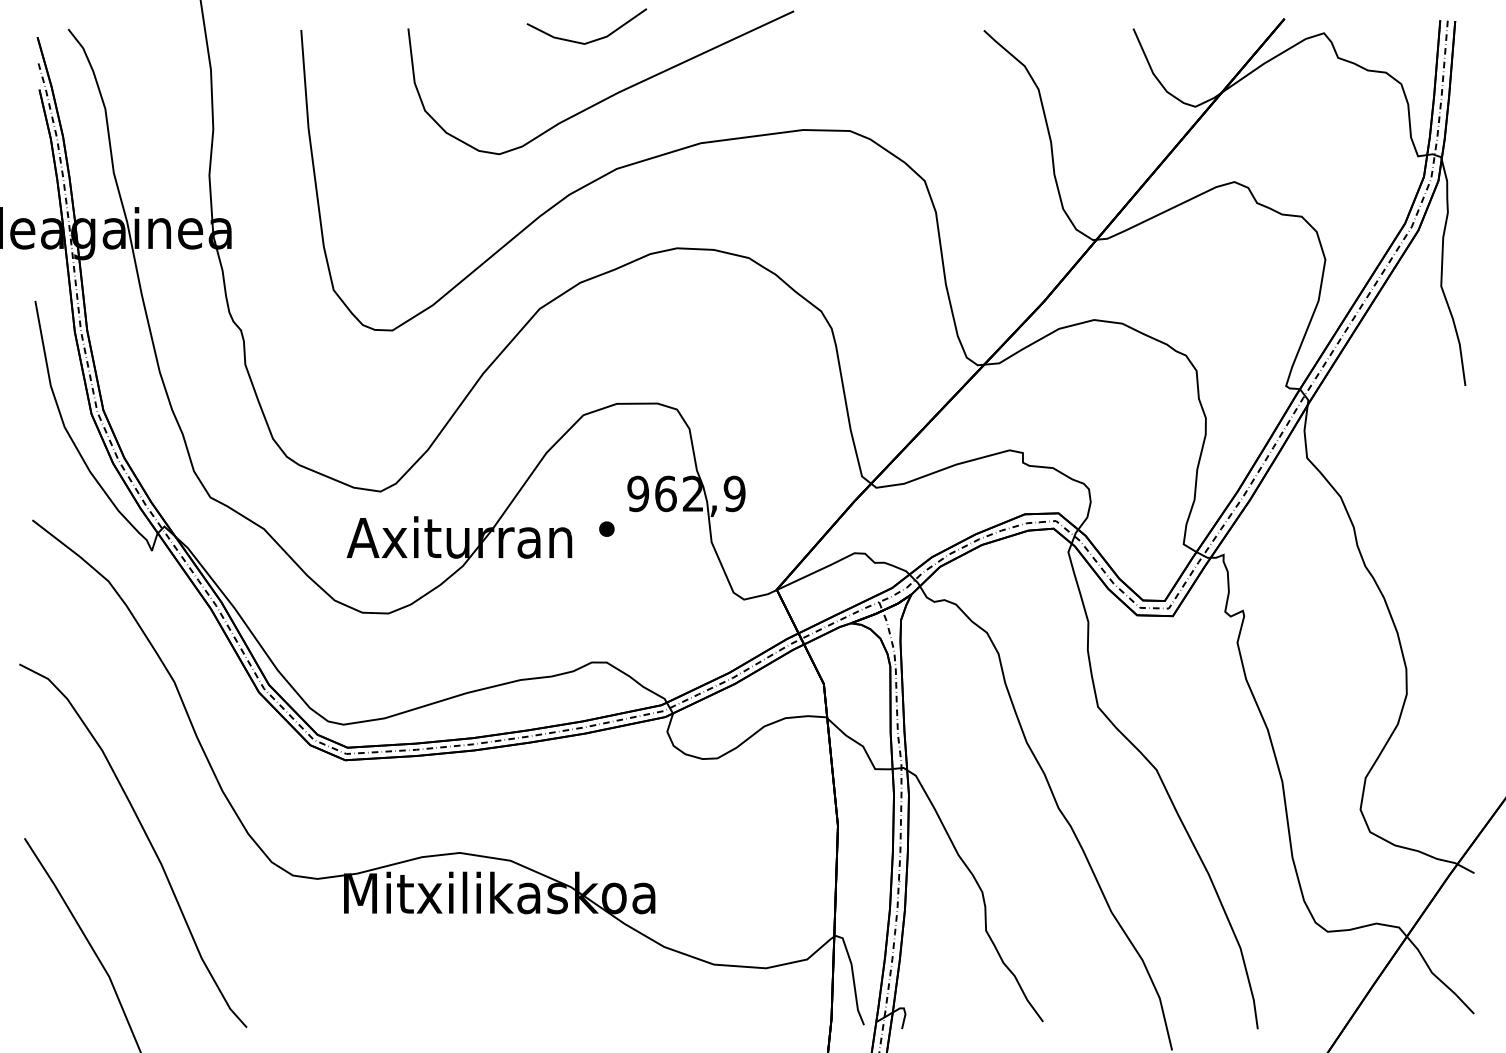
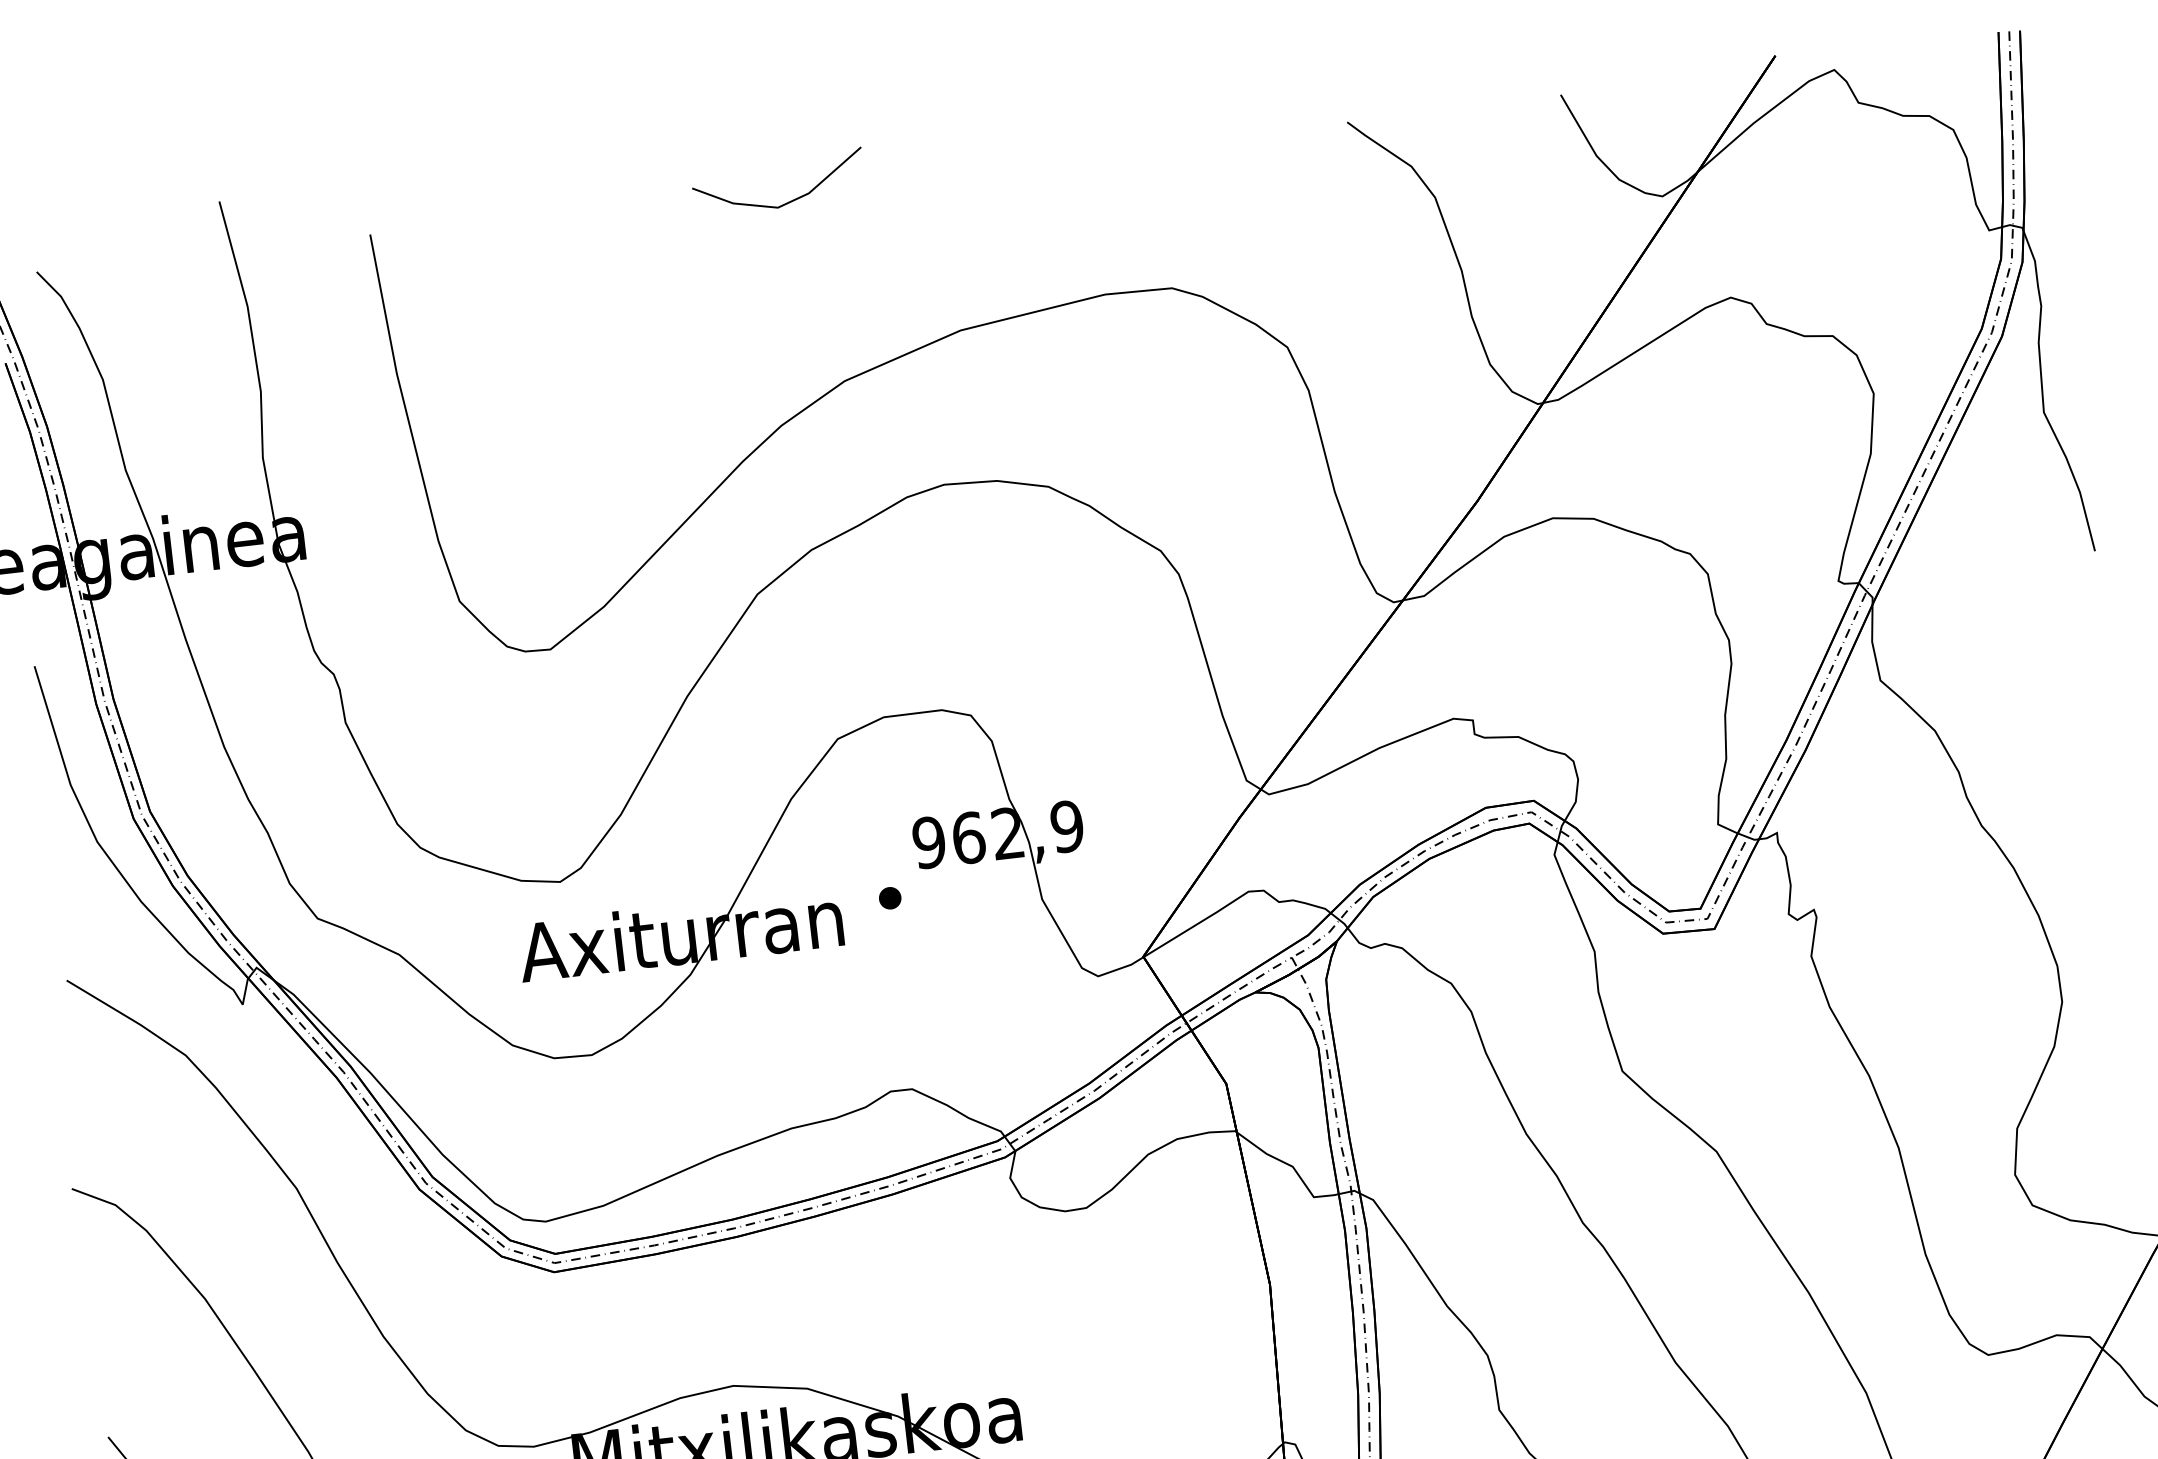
curve: (608, 96) -> (820, 278), removed

